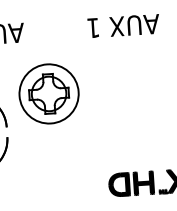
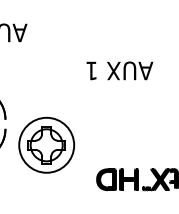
text: (123, 25) -> (119, 70), moved
part: (48, 93) -> (46, 144), moved

